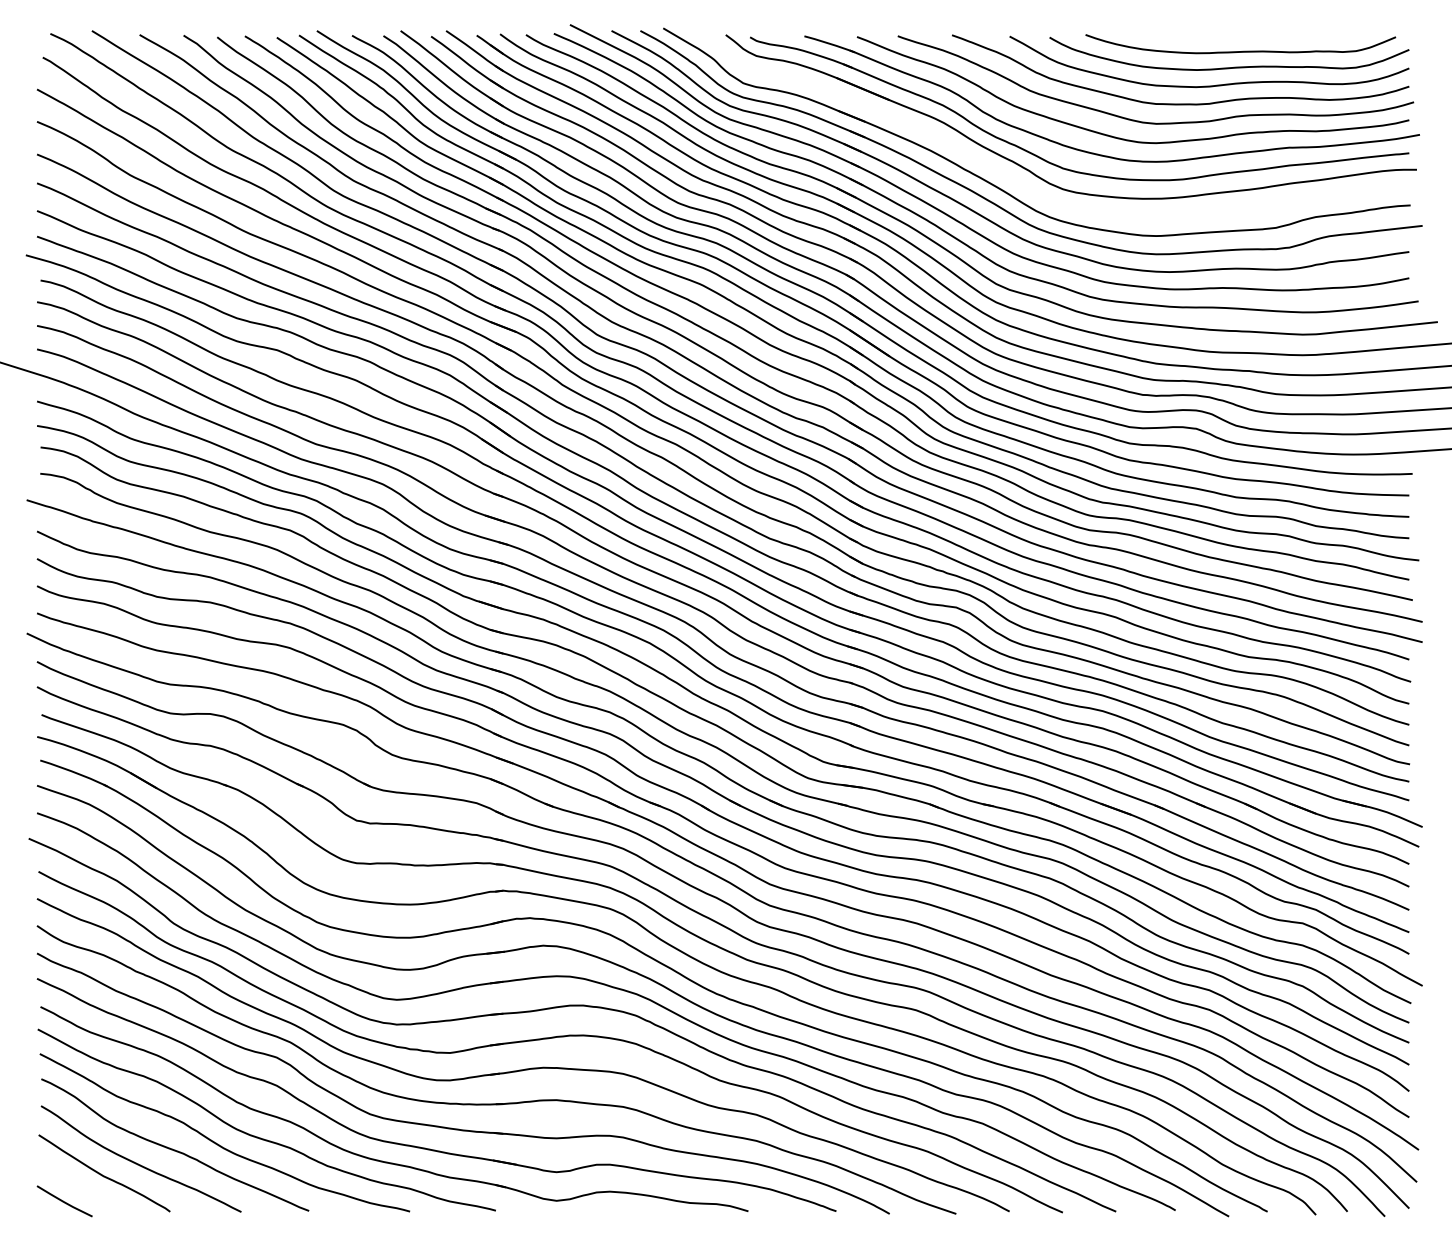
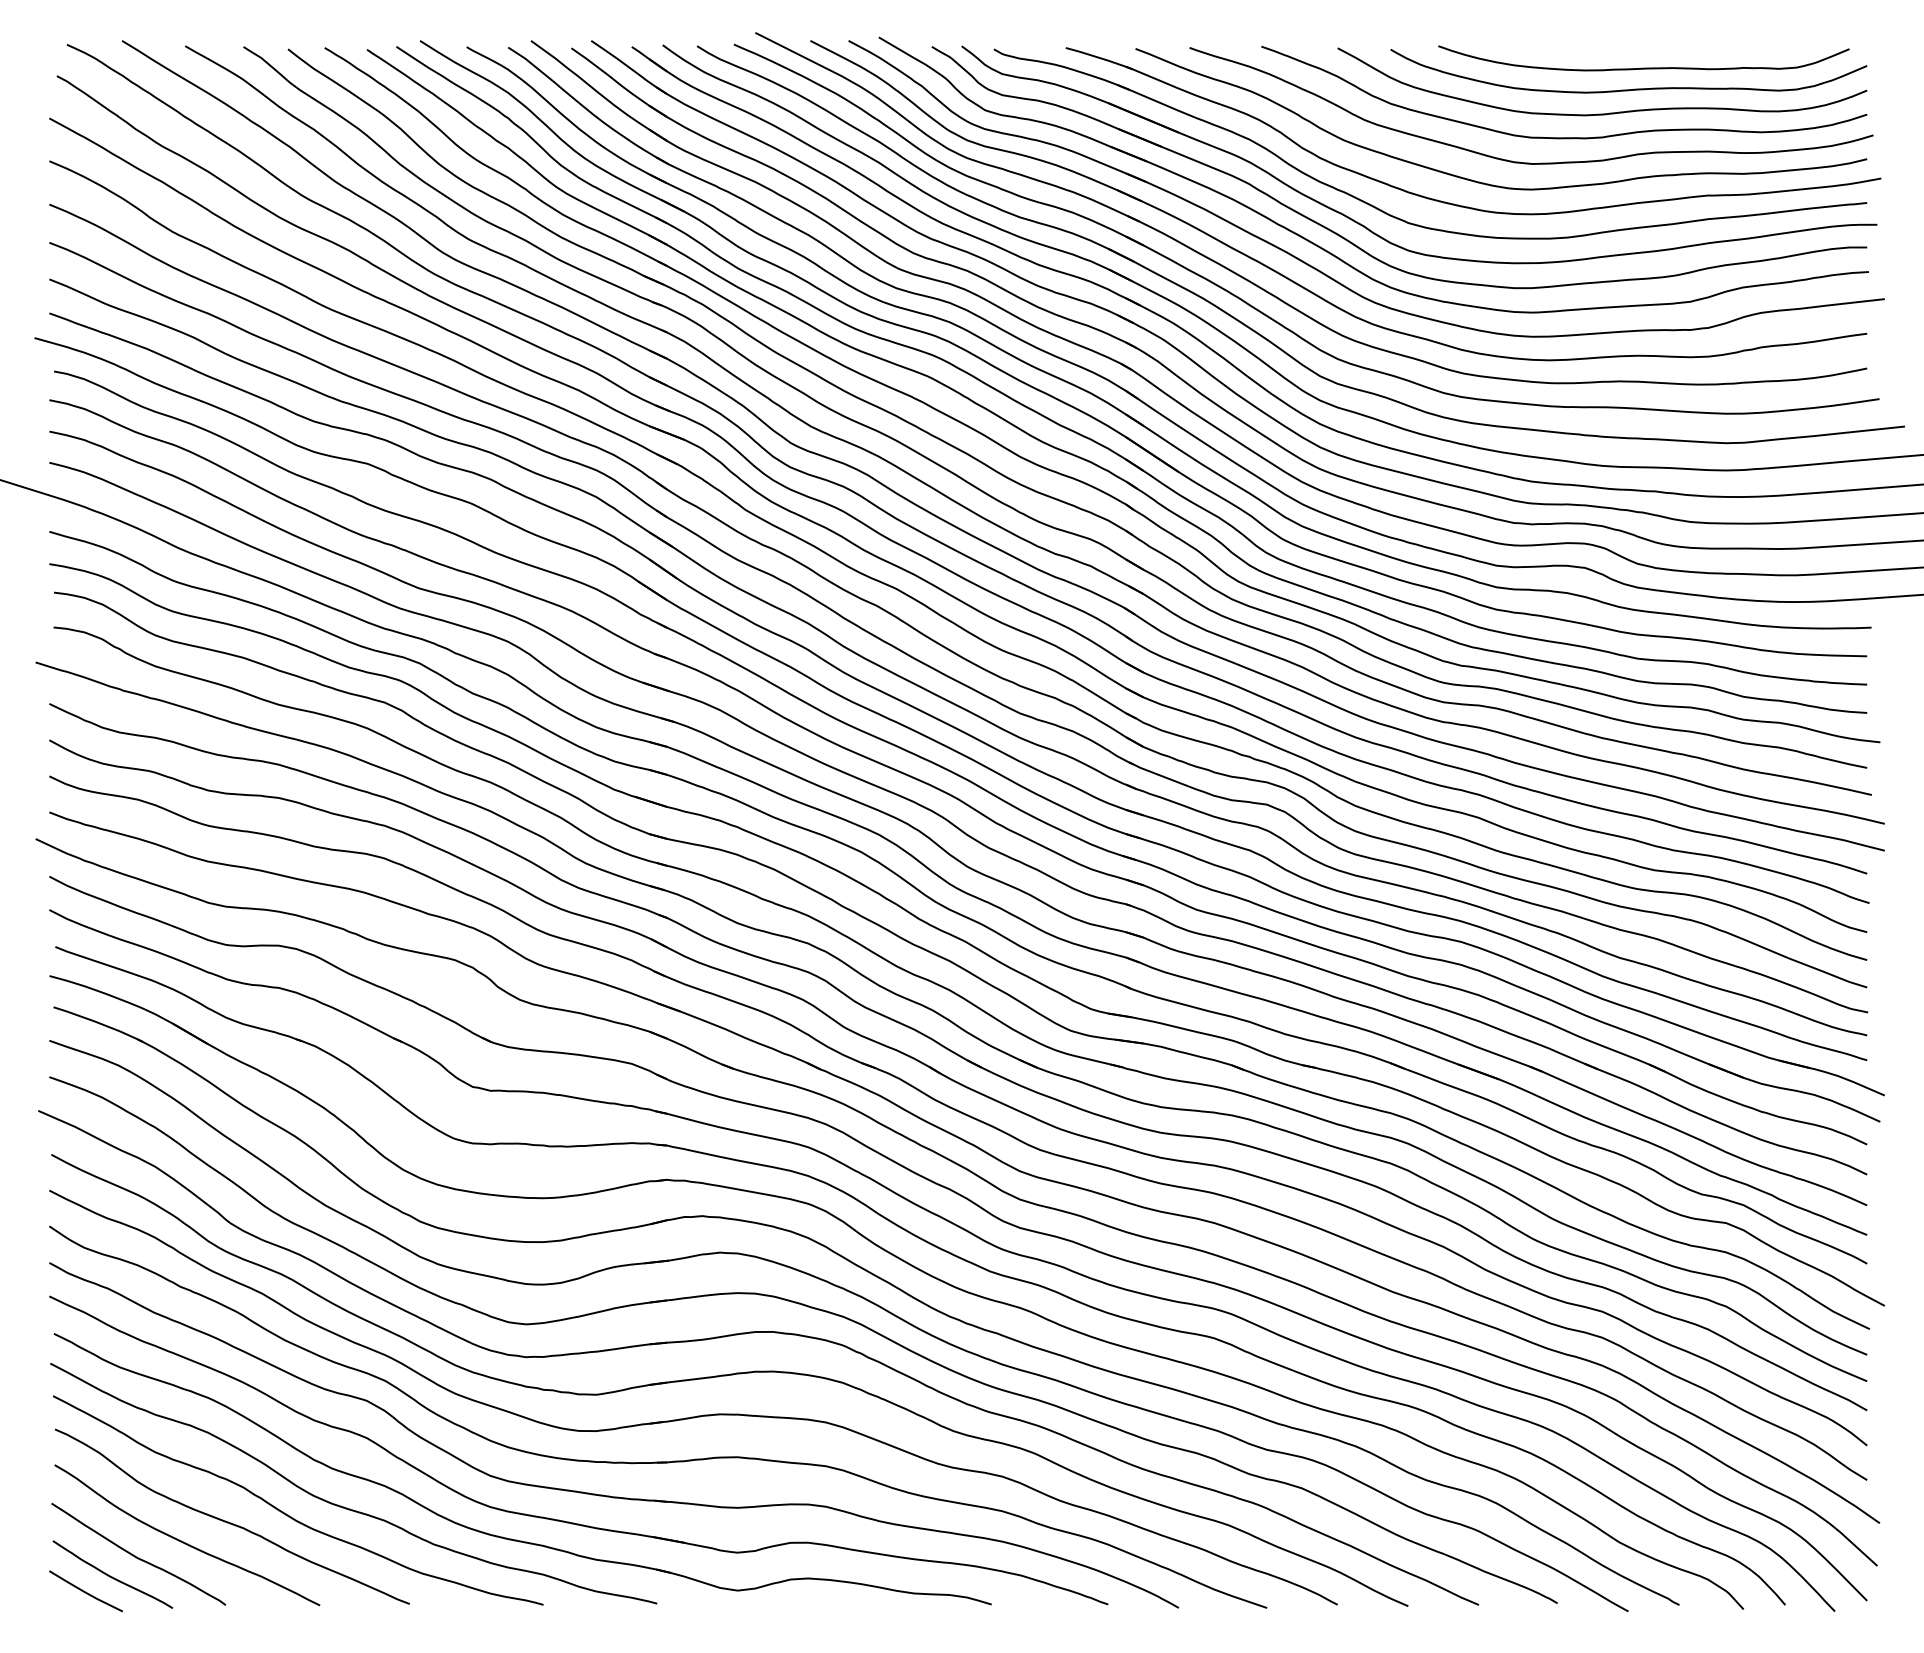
part: (1020, 182) -> (1351, 241), added
curve: (84, 1190) -> (112, 1576), added

